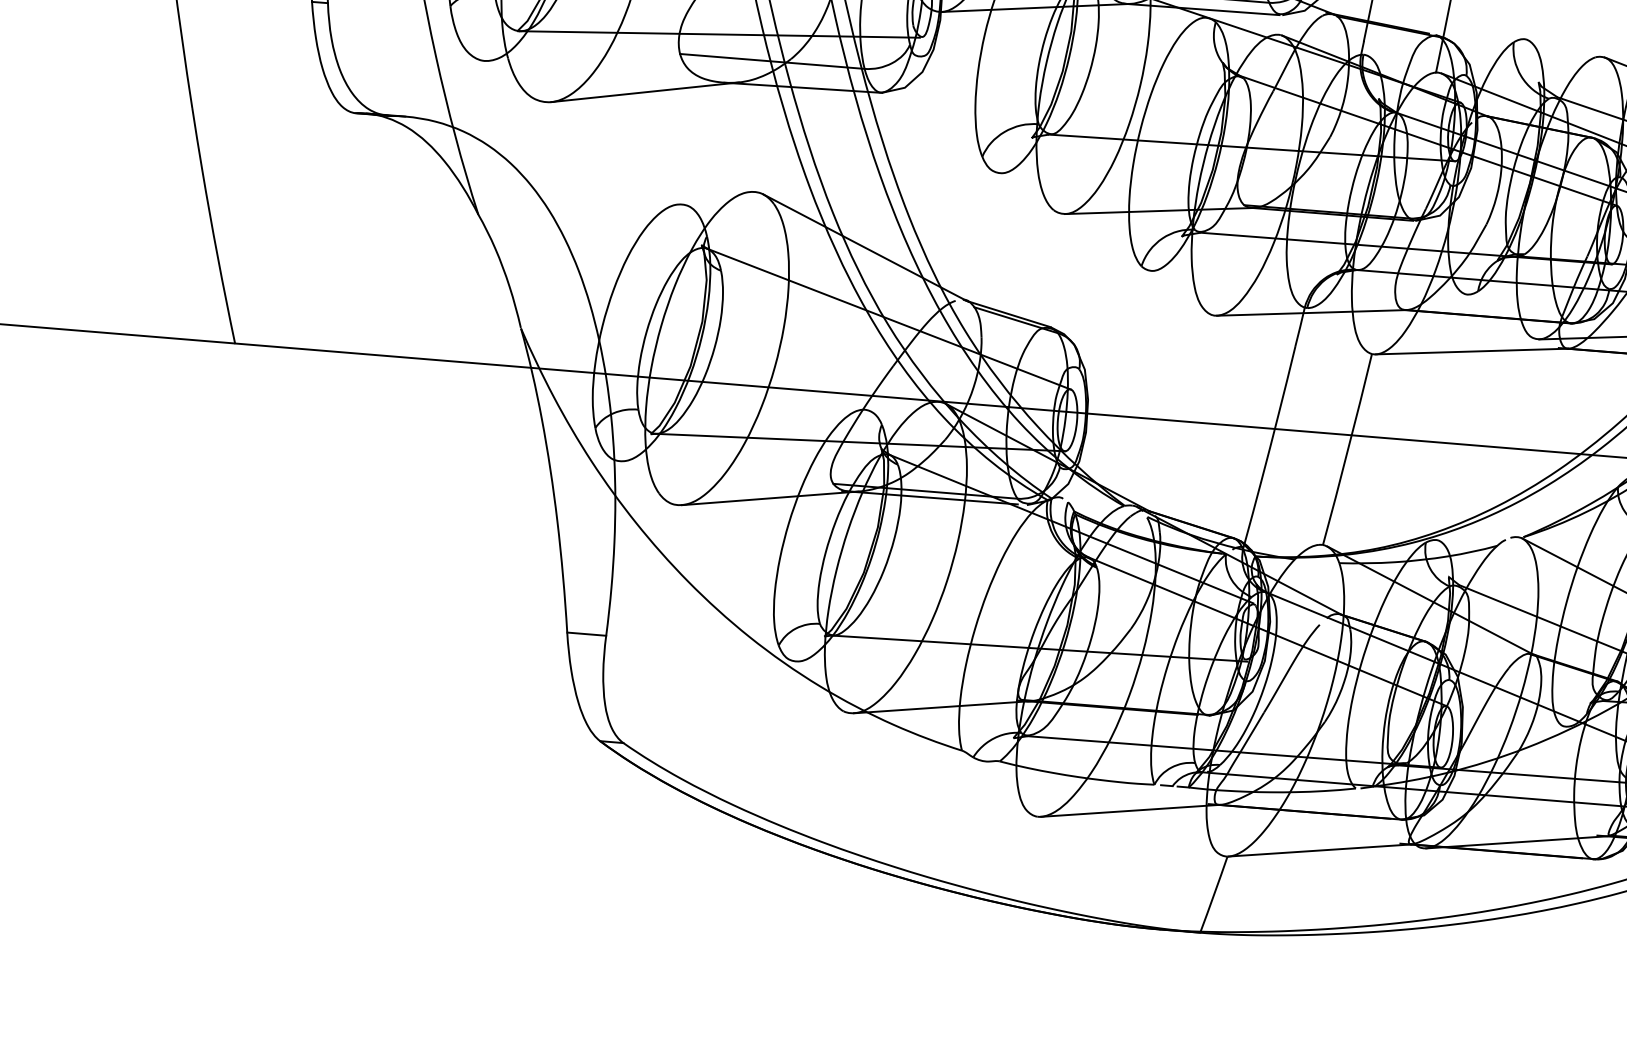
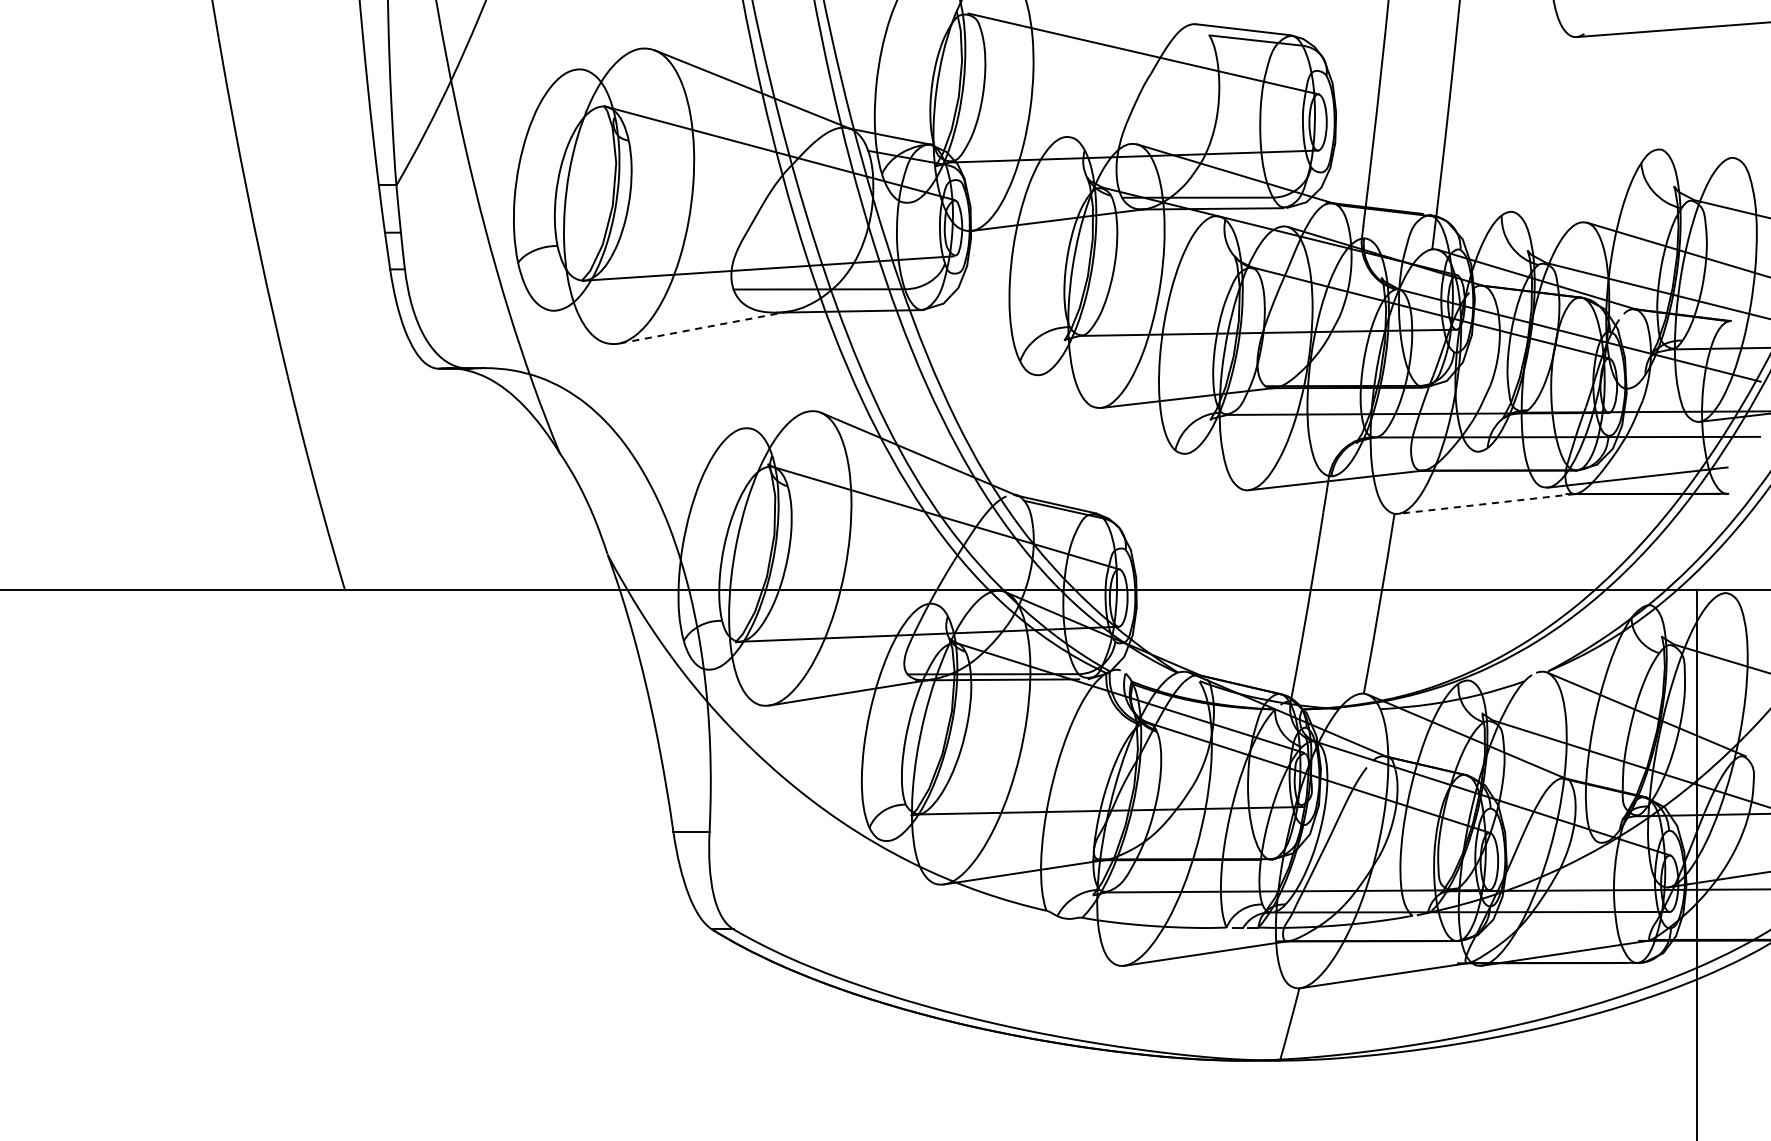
line: (644, 92) -> (703, 327), solid -> dashed
line: (1471, 352) -> (1486, 504), solid -> dashed

